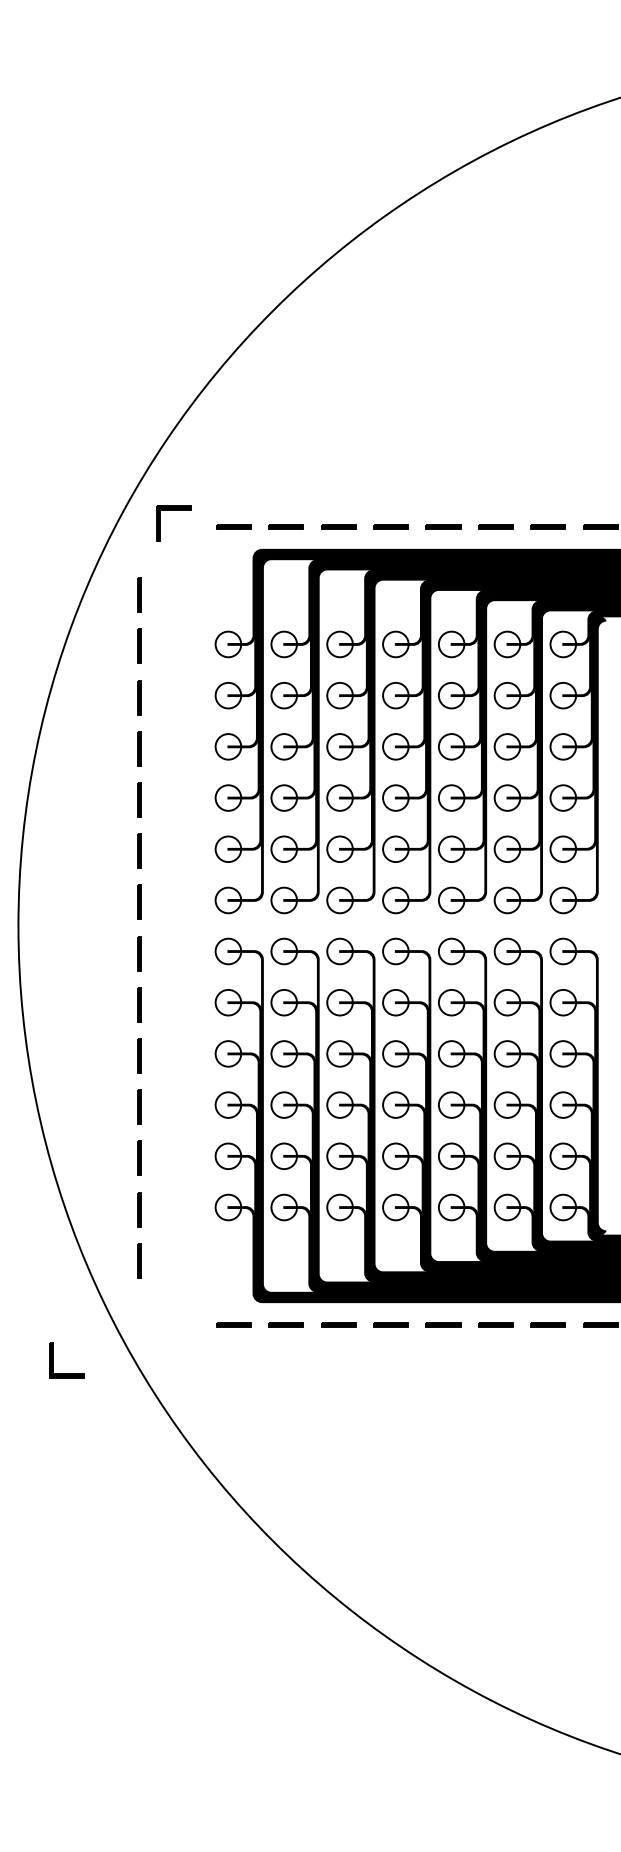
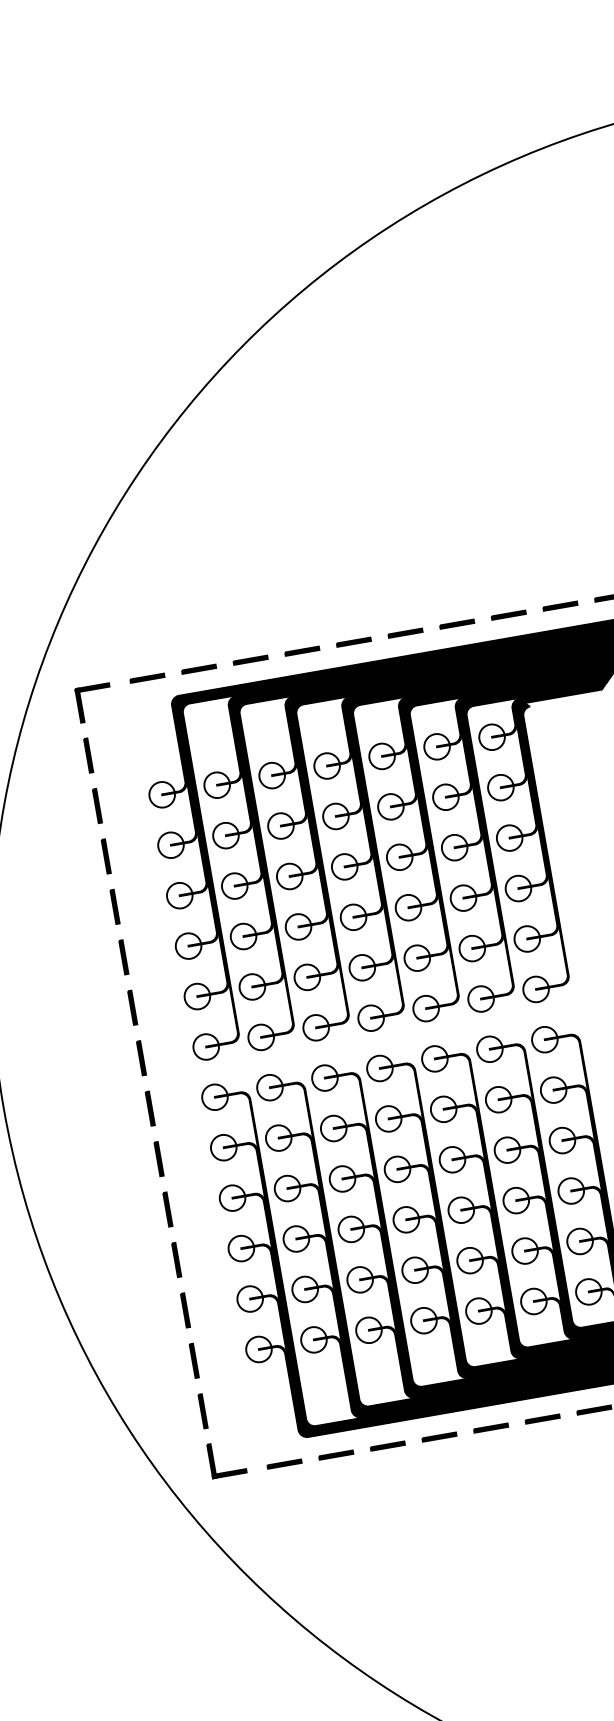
part: (173, 510) -> (92, 690), moved
line: (139, 919) -> (144, 1075), moved
part: (53, 1360) -> (213, 1460), moved

